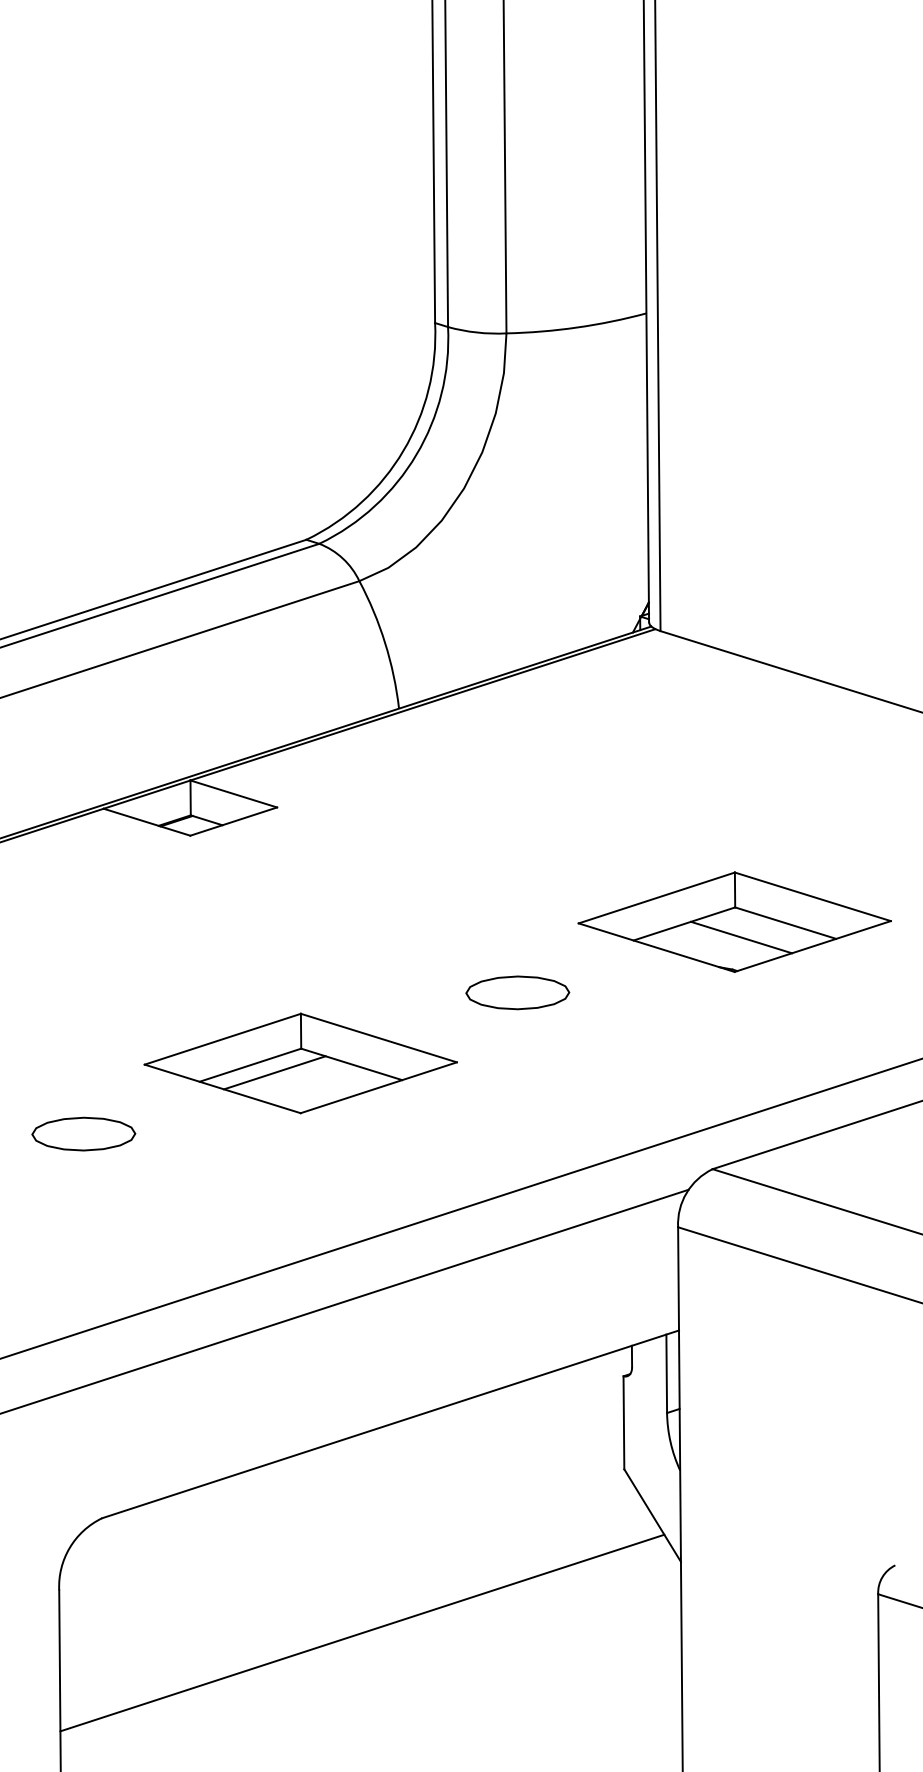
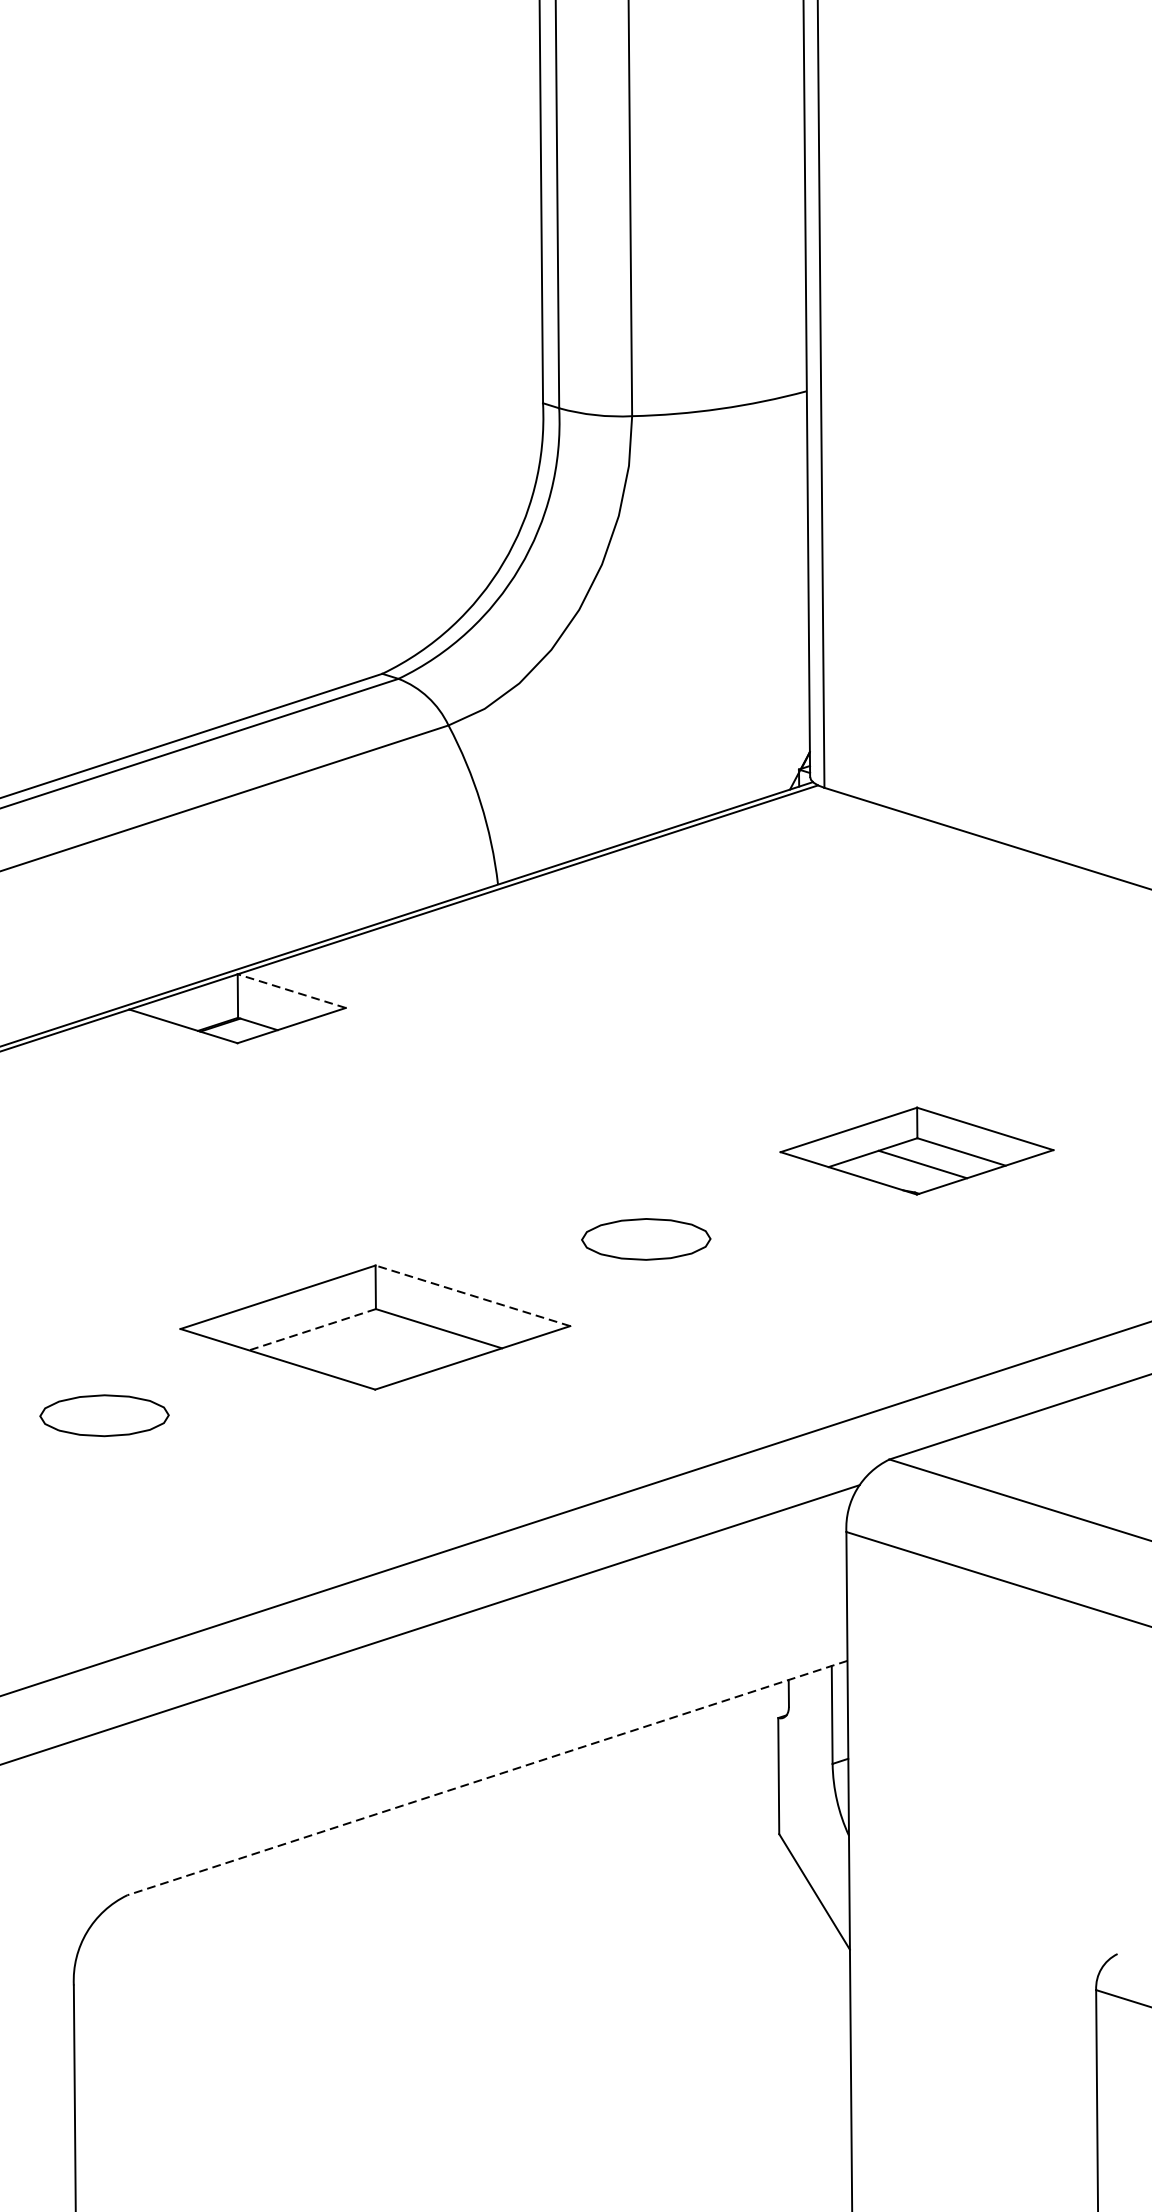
line: (233, 793) -> (291, 990), solid -> dashed
part: (734, 921) -> (916, 1150), size x0.7
line: (378, 1038) -> (472, 1296), solid -> dashed
line: (249, 1065) -> (311, 1330), solid -> dashed
line: (274, 1072) -> (342, 1338), removed
line: (390, 1424) -> (487, 1778), solid -> dashed
line: (362, 1632) -> (452, 2037), removed

